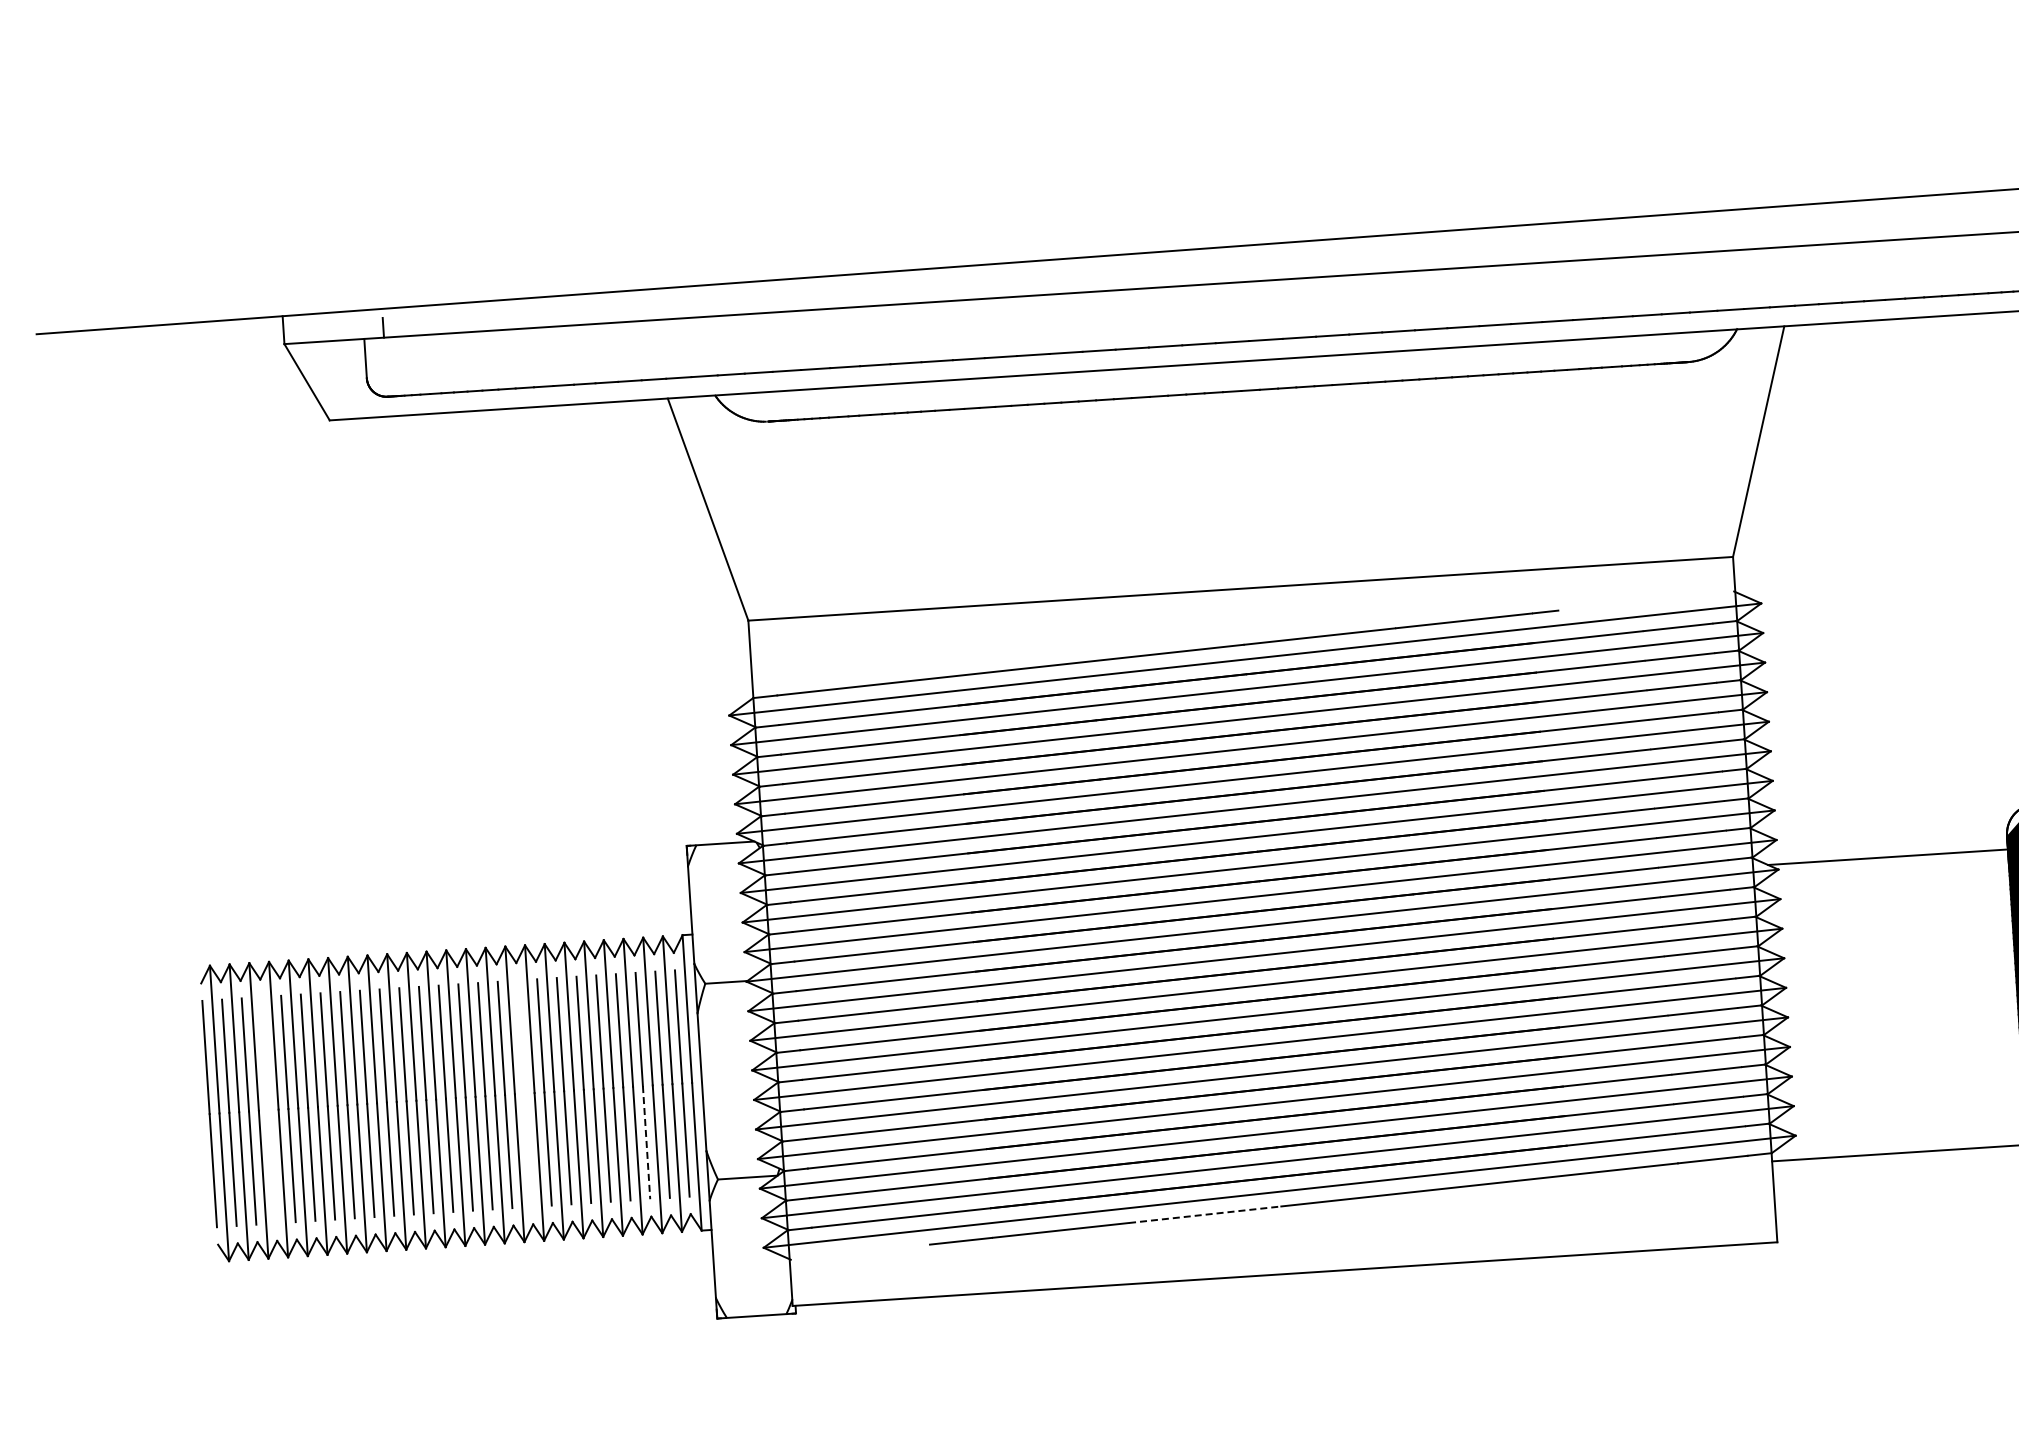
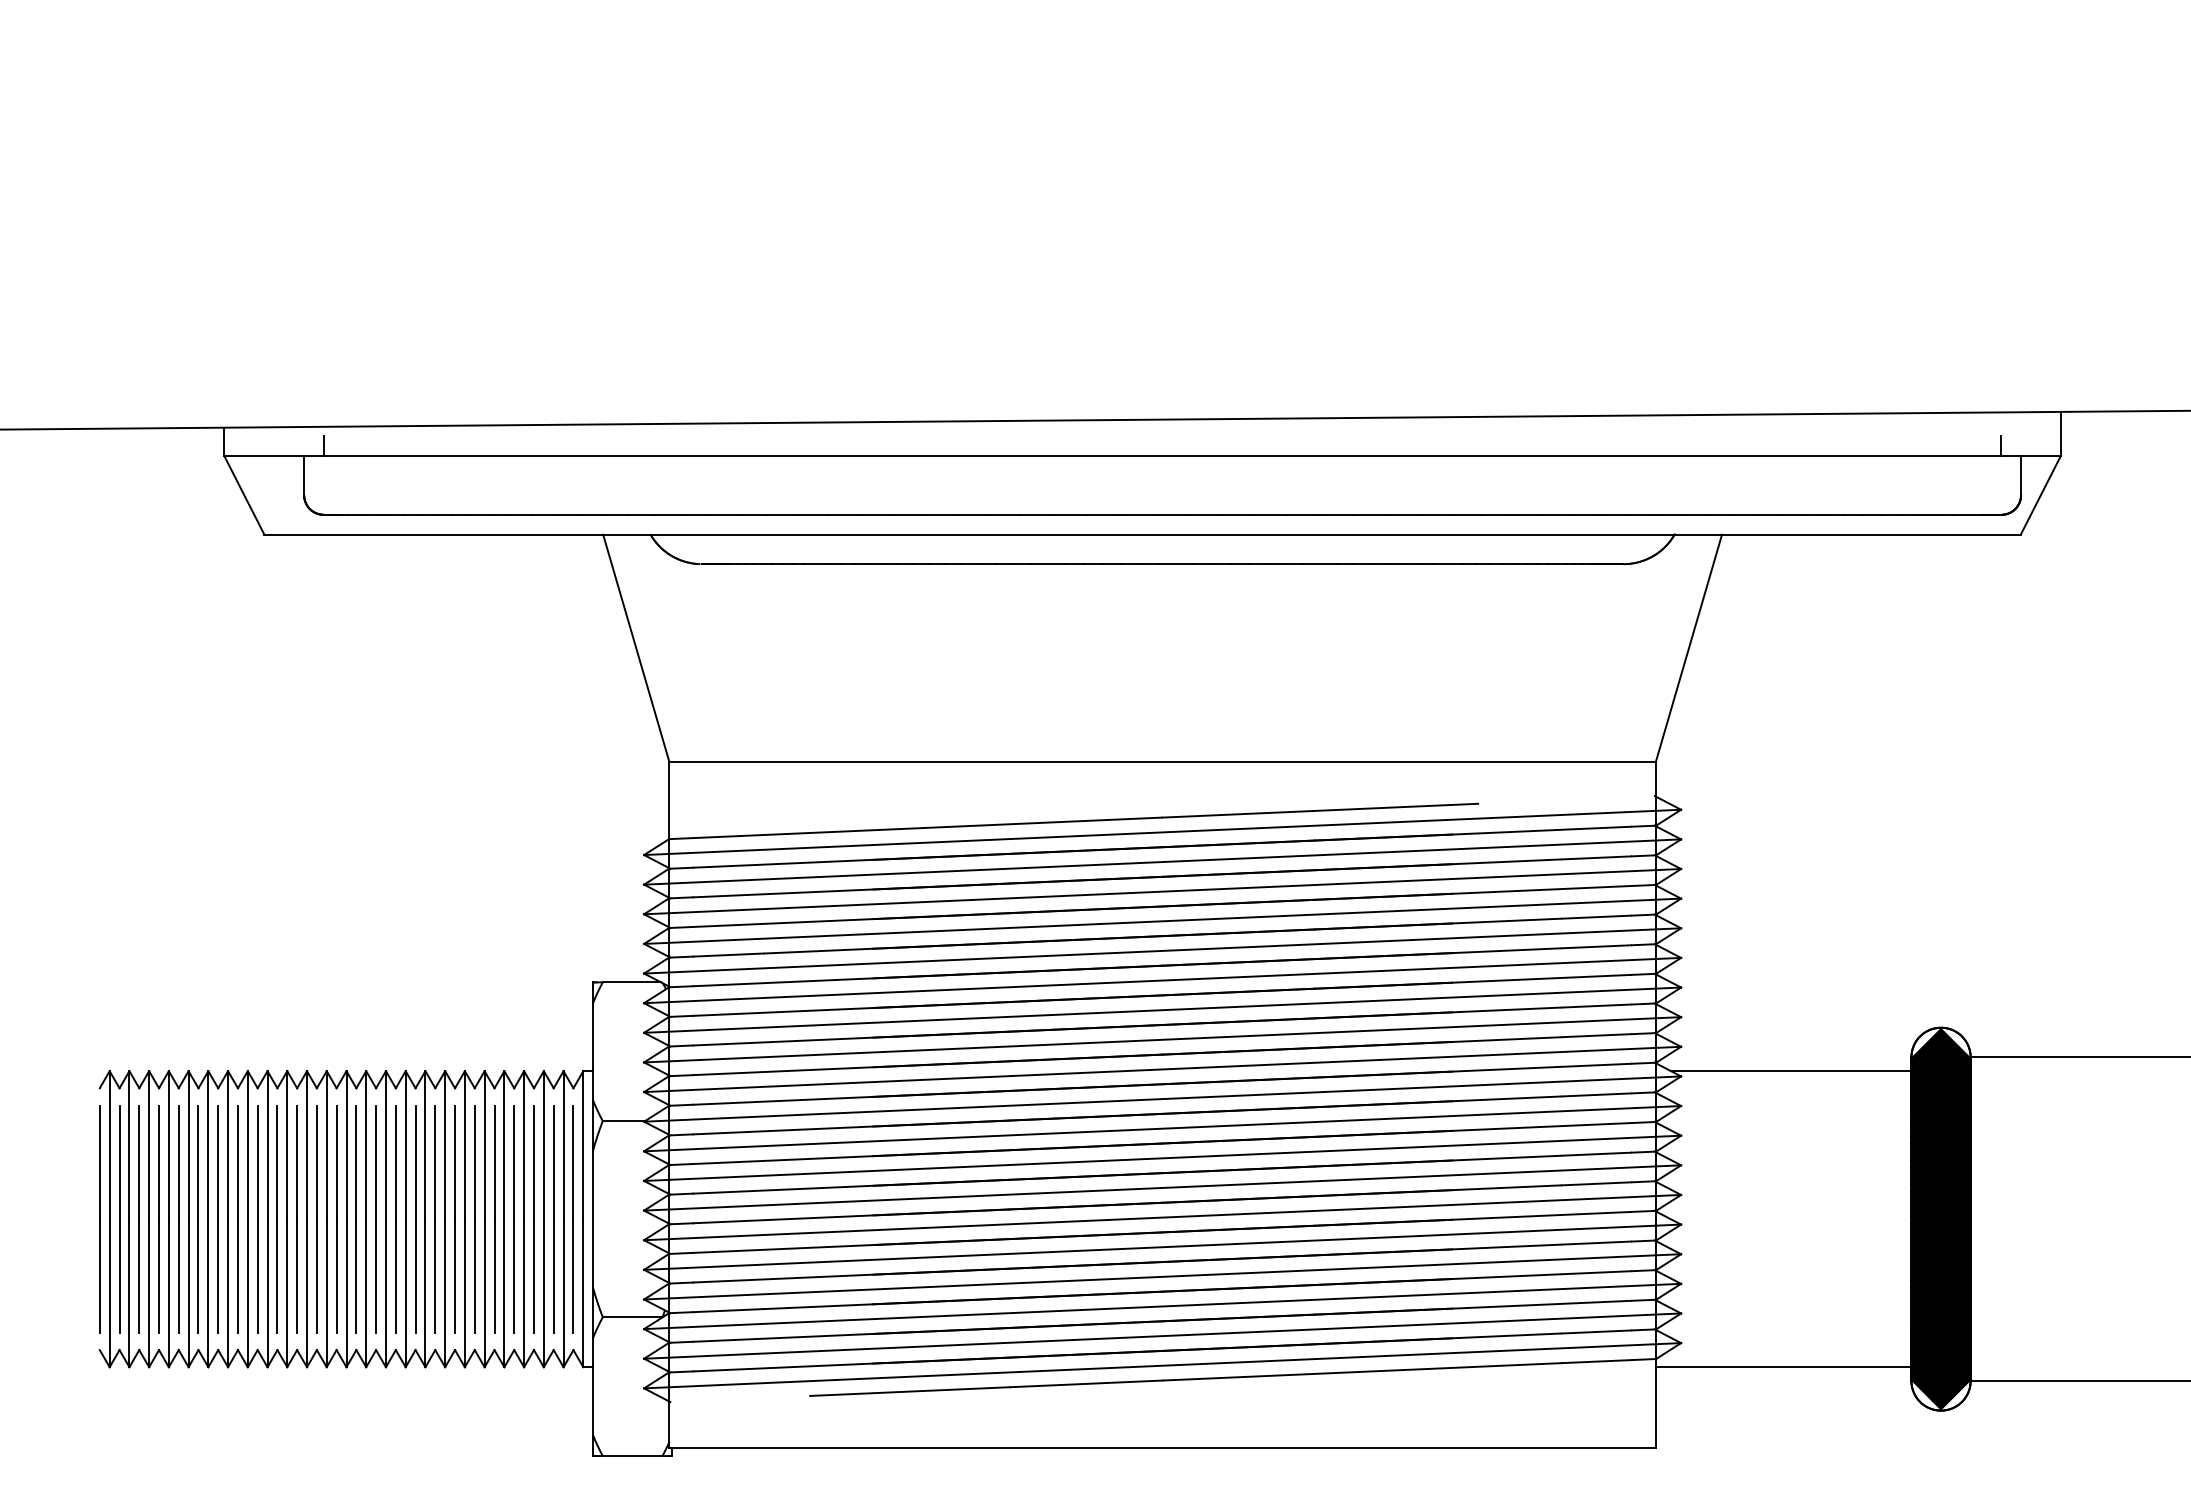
line: (524, 1094) -> (415, 1219), added
line: (268, 1110) -> (158, 1219), added
line: (646, 1142) -> (533, 1275), dashed -> solid
line: (1204, 1214) -> (1086, 1383), dashed -> solid

